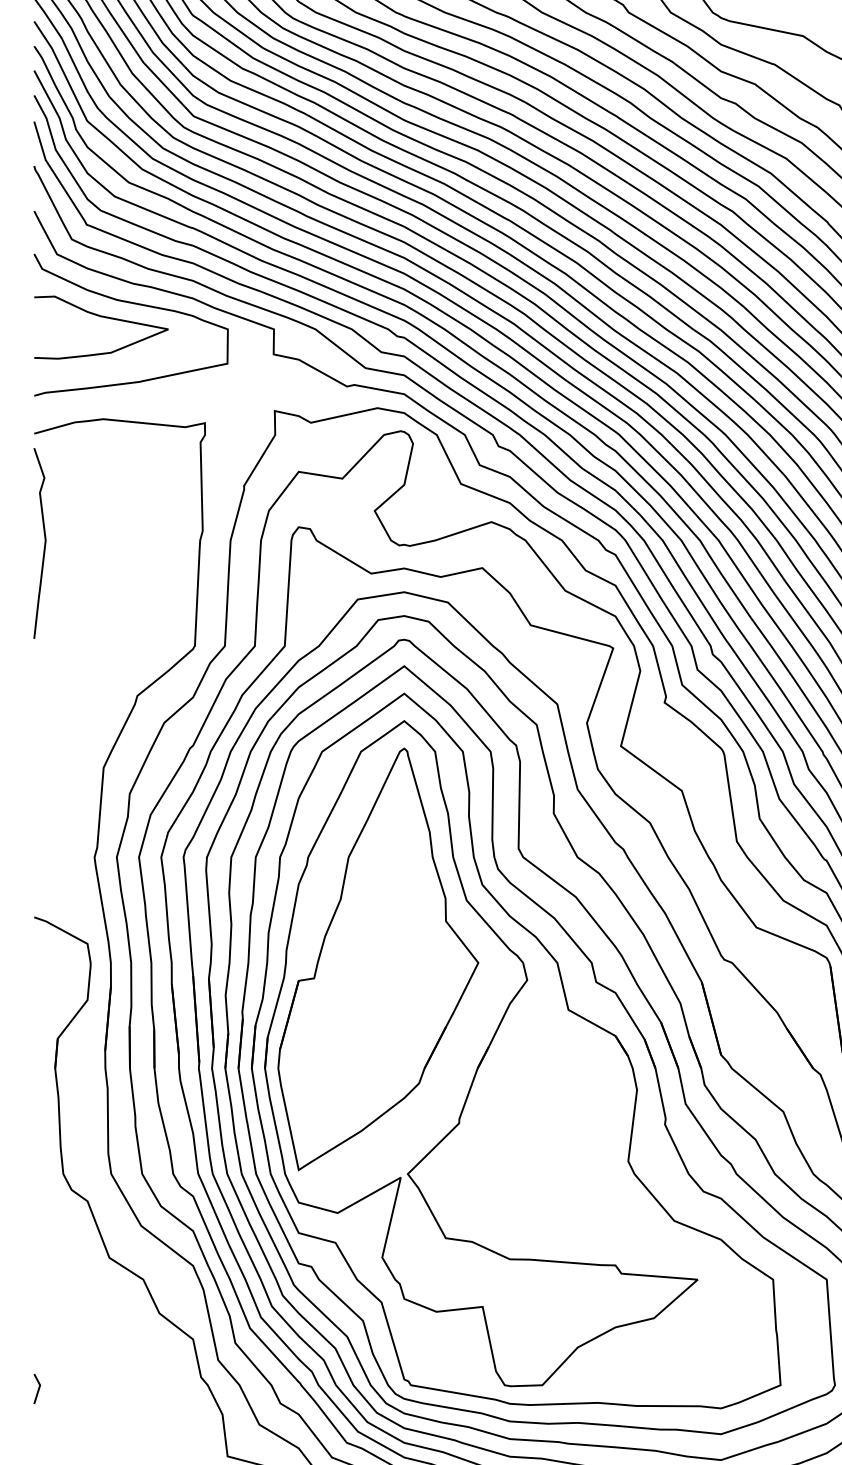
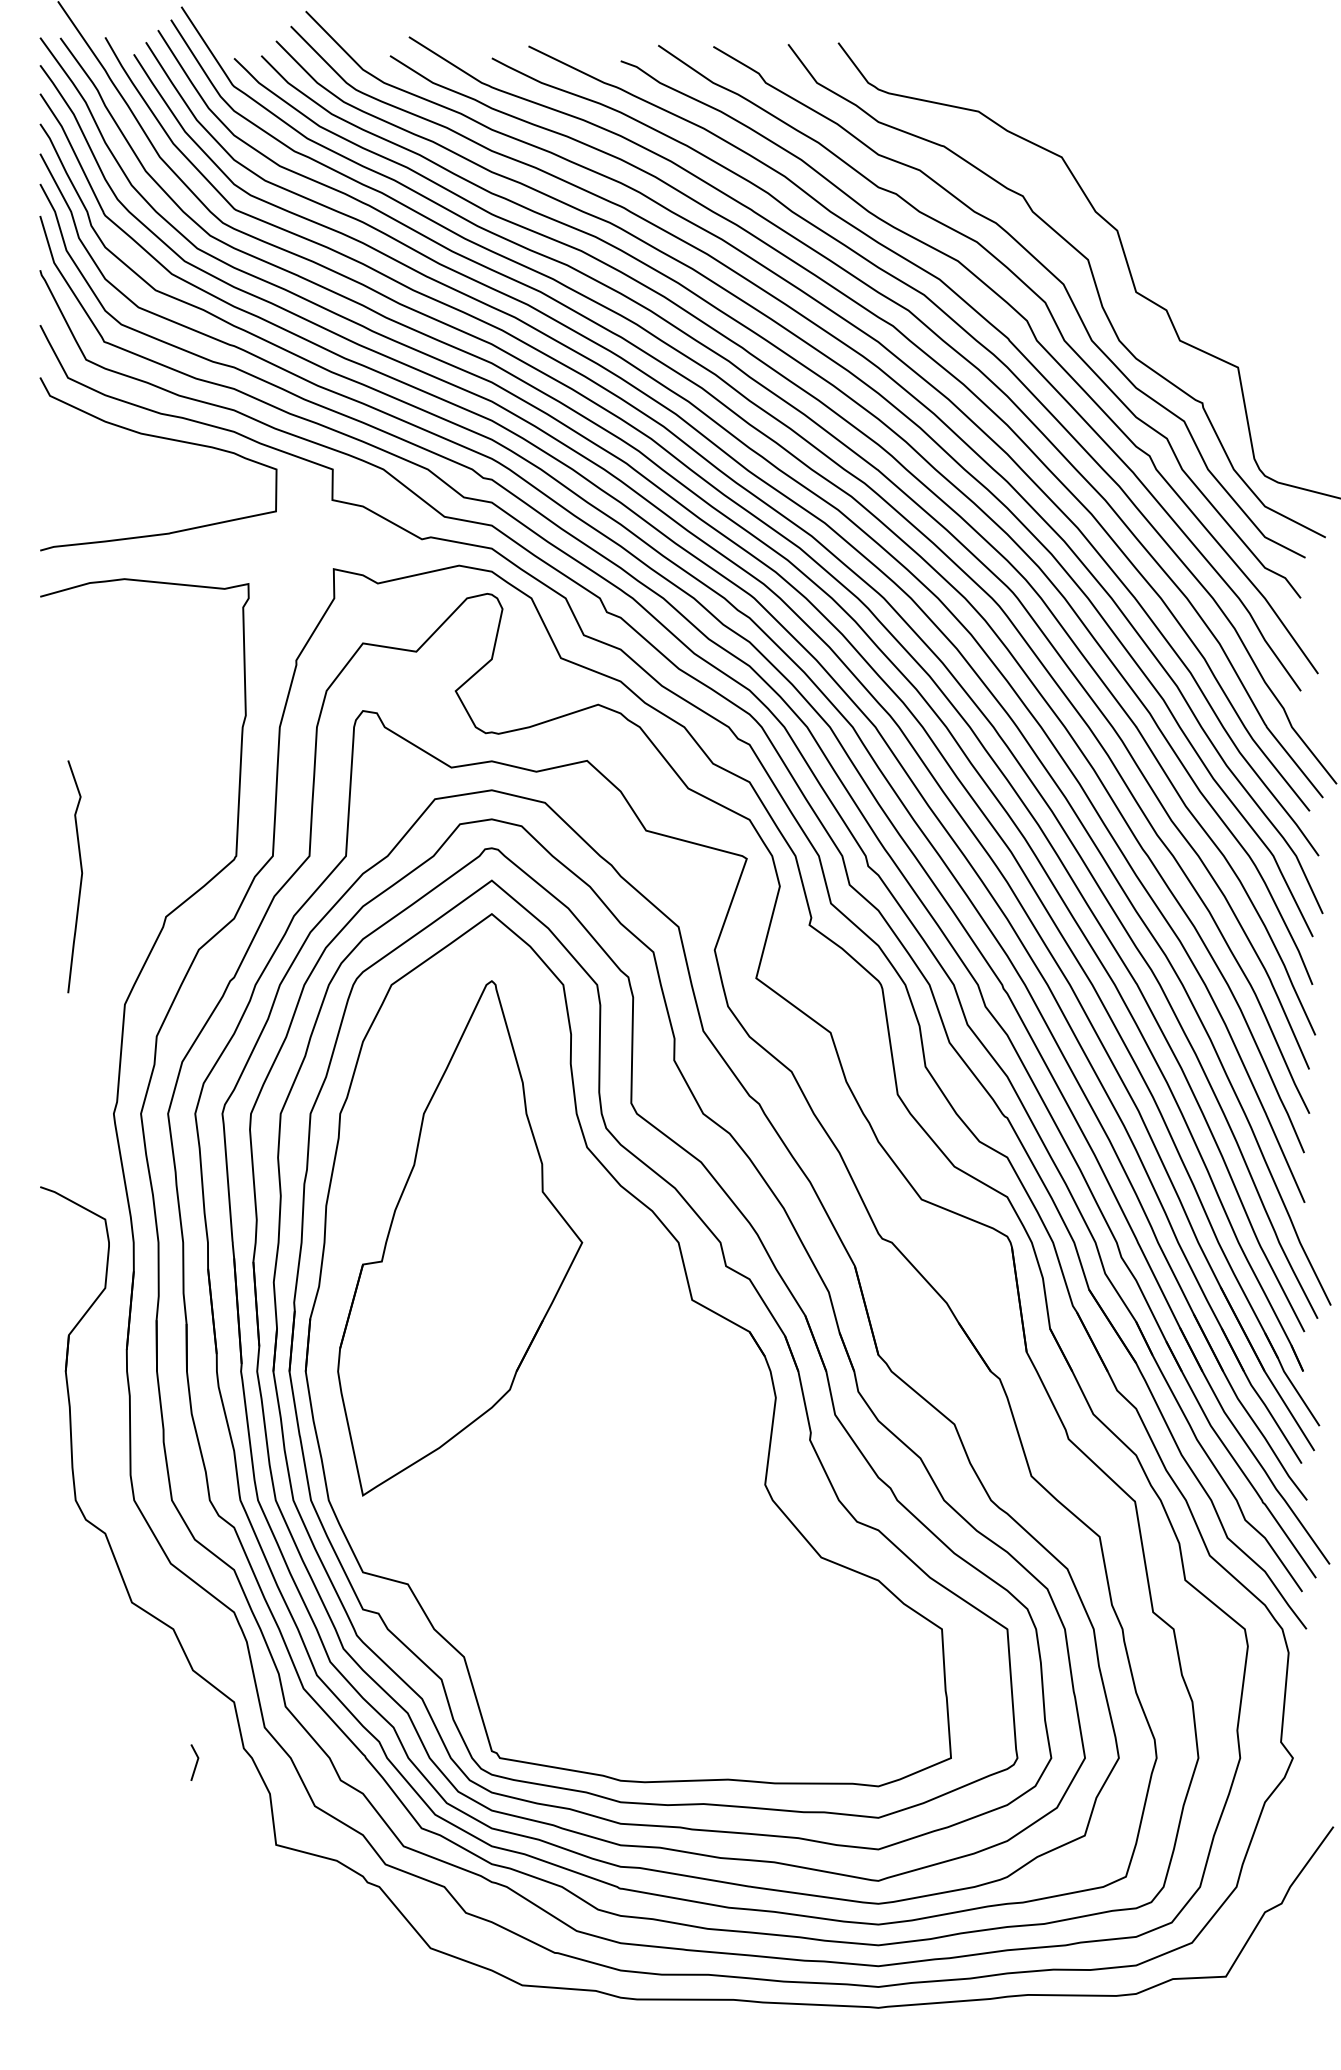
curve: (104, 317) -> (125, 455), removed
curve: (44, 543) -> (80, 876), moved
part: (481, 1053) -> (585, 1353), removed
line: (37, 1389) -> (195, 1763), moved

